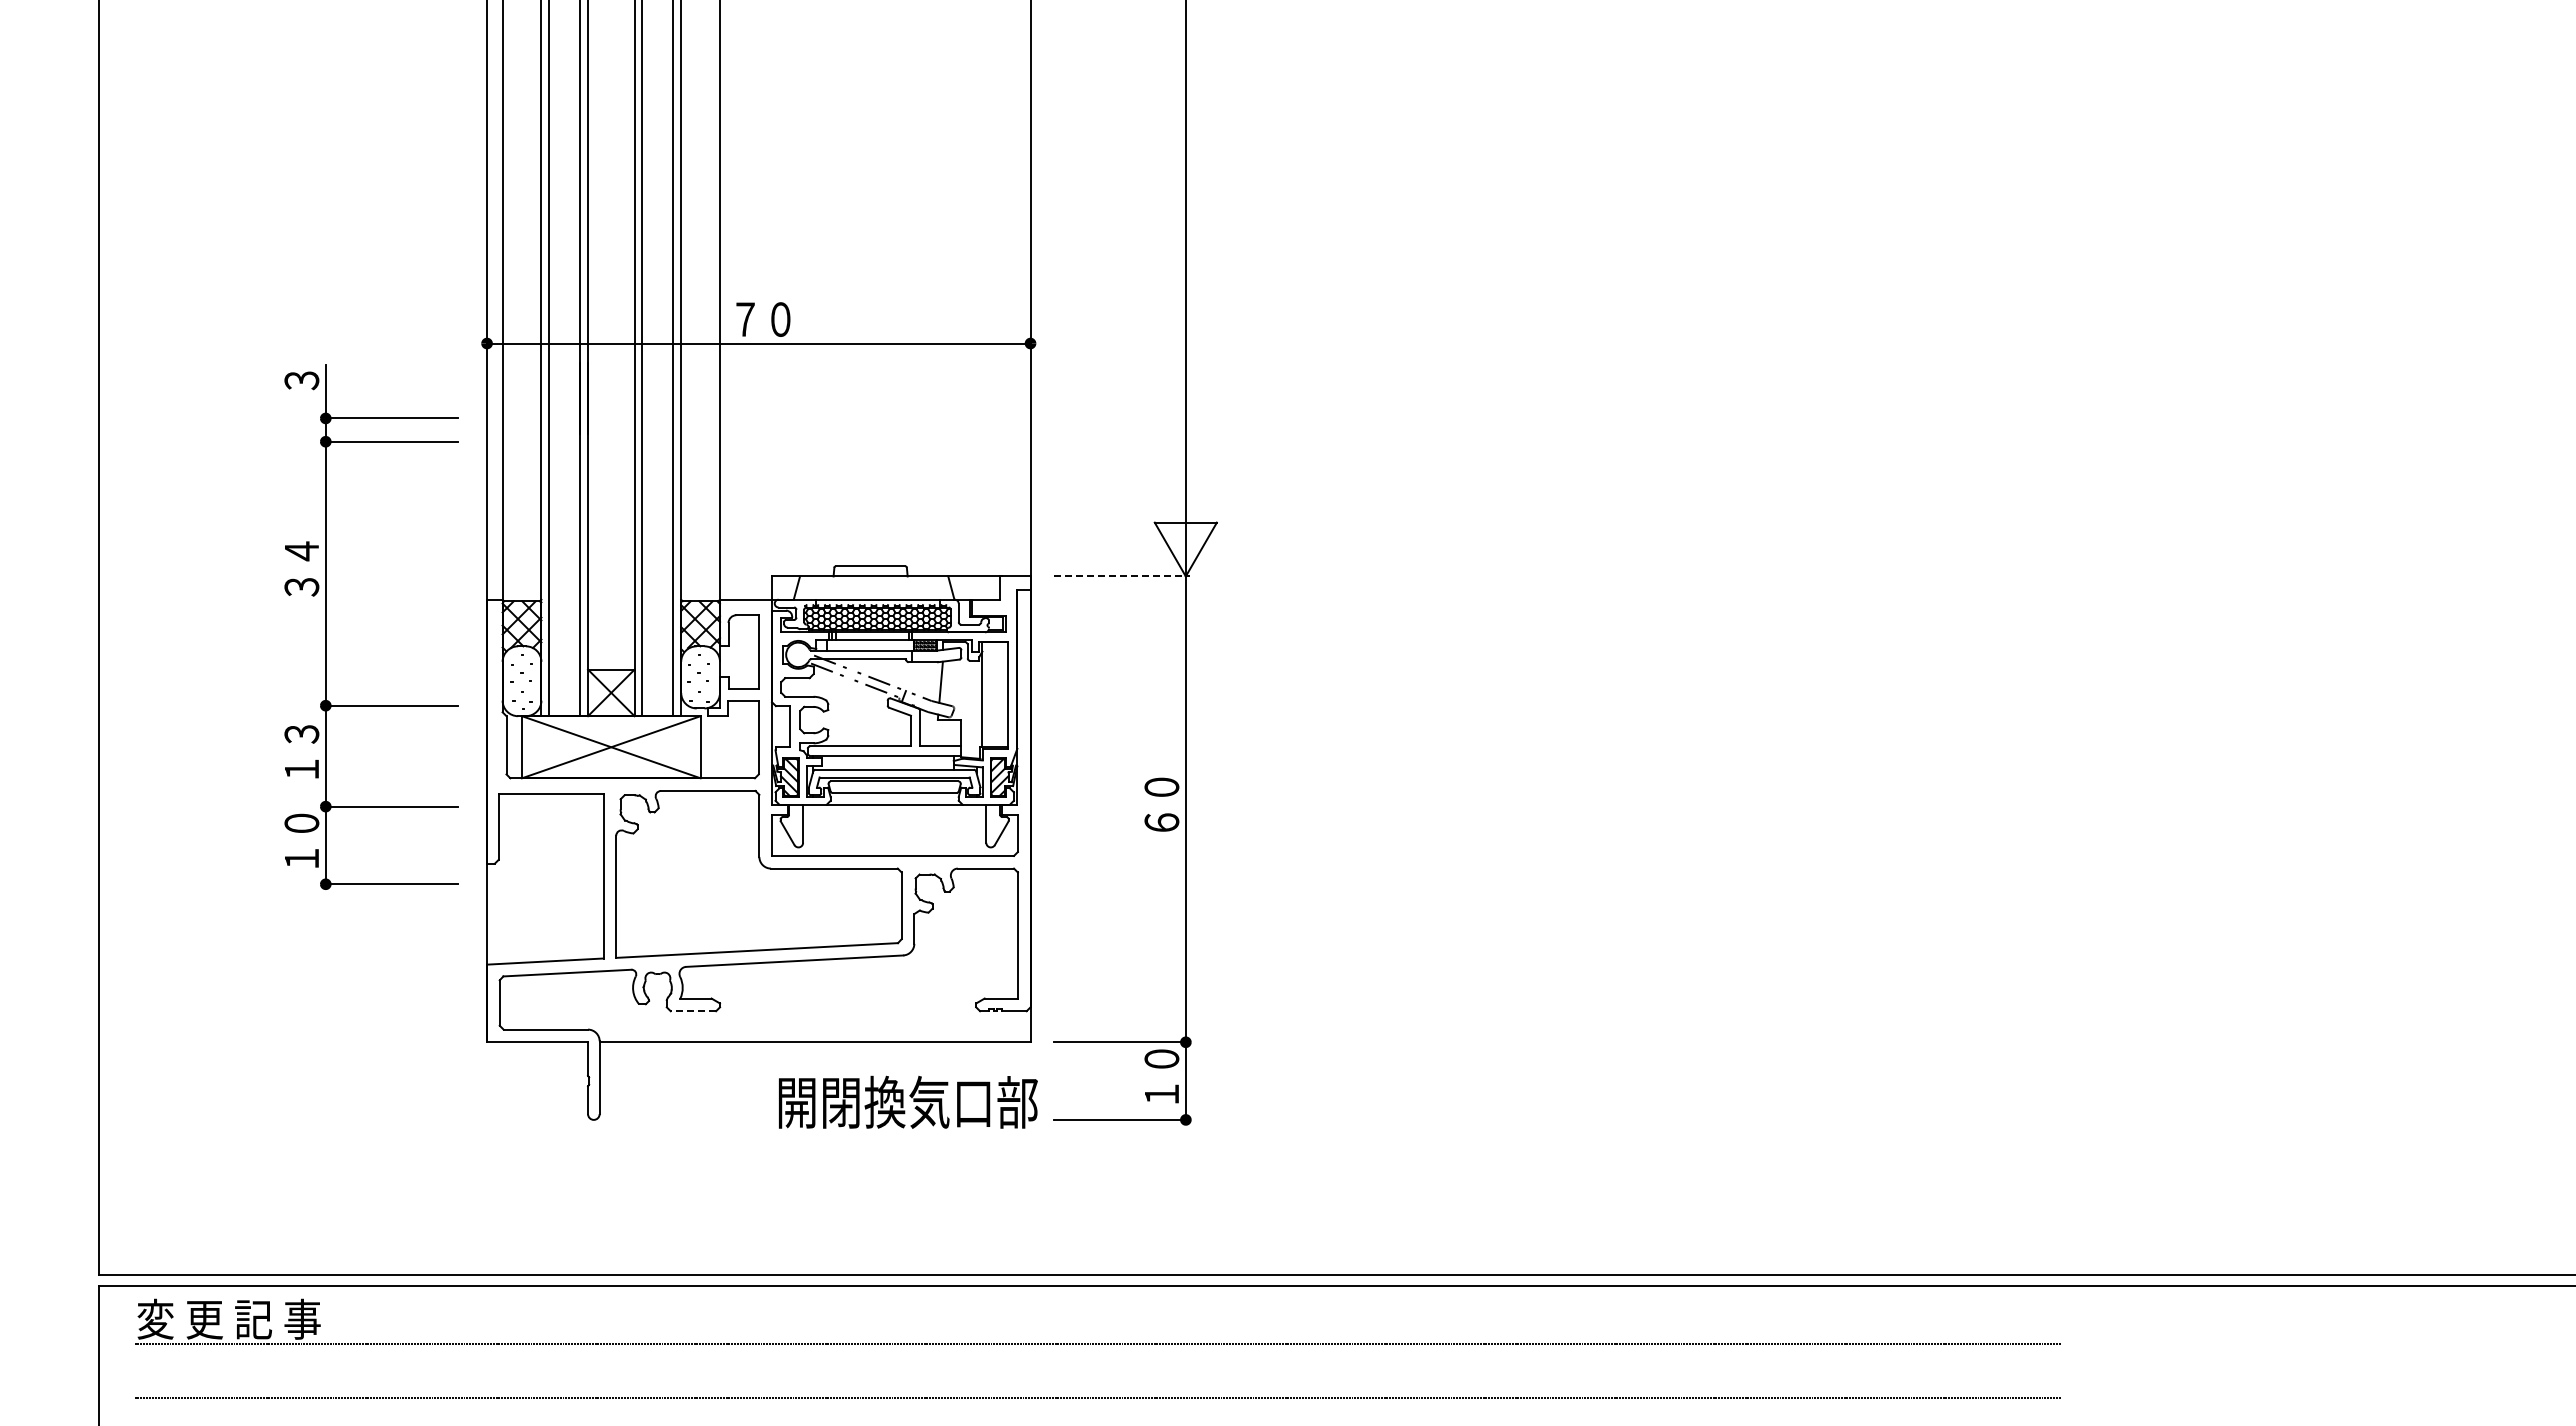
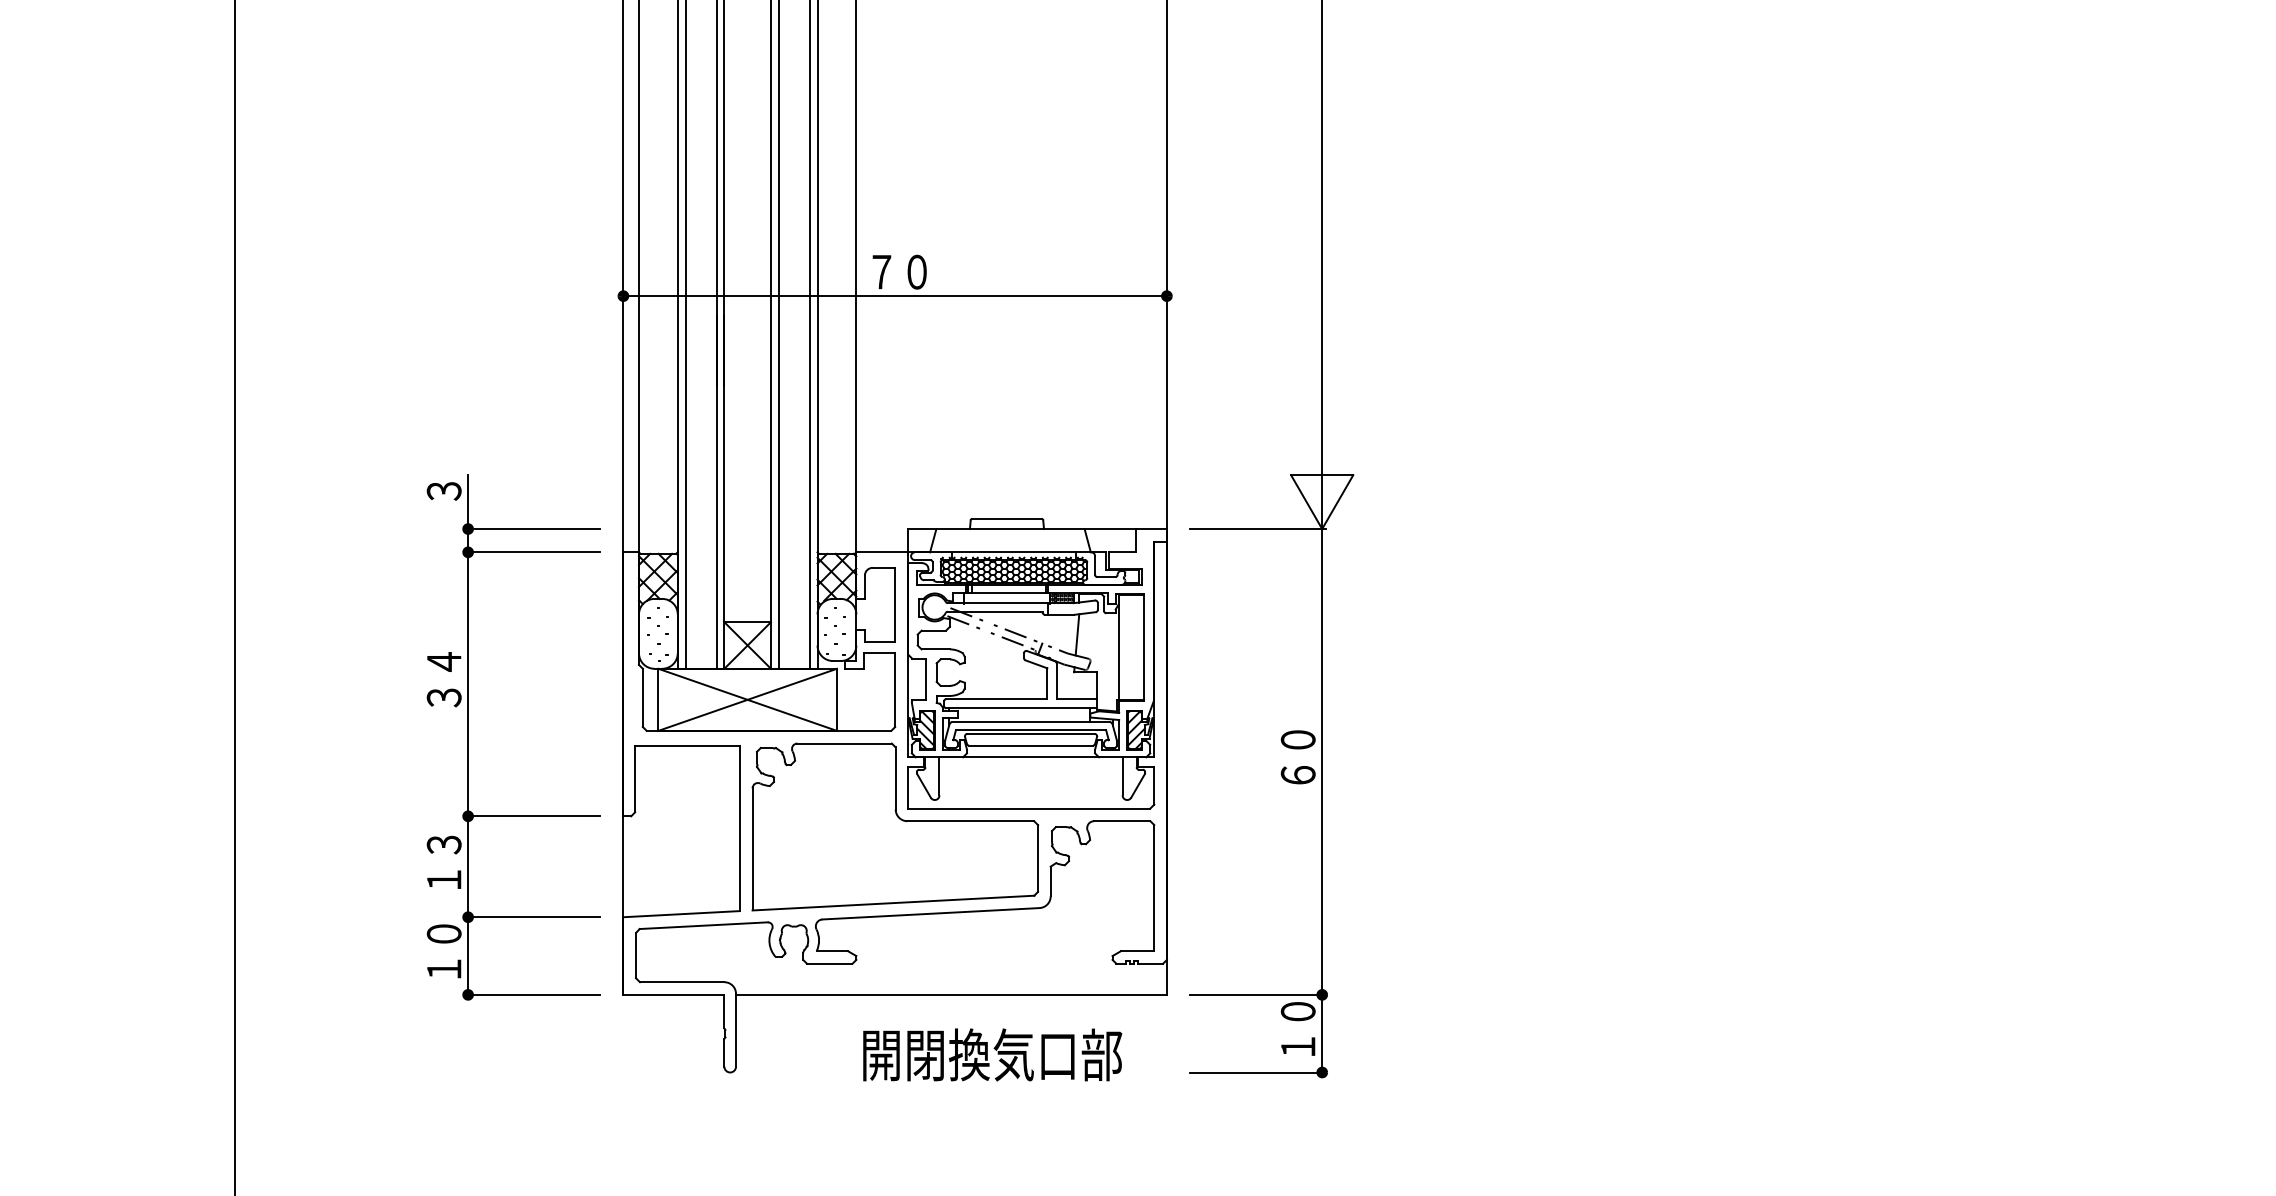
line: (1121, 576) -> (1257, 529), dashed -> solid
part: (326, 626) -> (468, 737), moved
line: (693, 1011) -> (829, 964), dashed -> solid
text: (908, 1101) -> (992, 1054), moved

